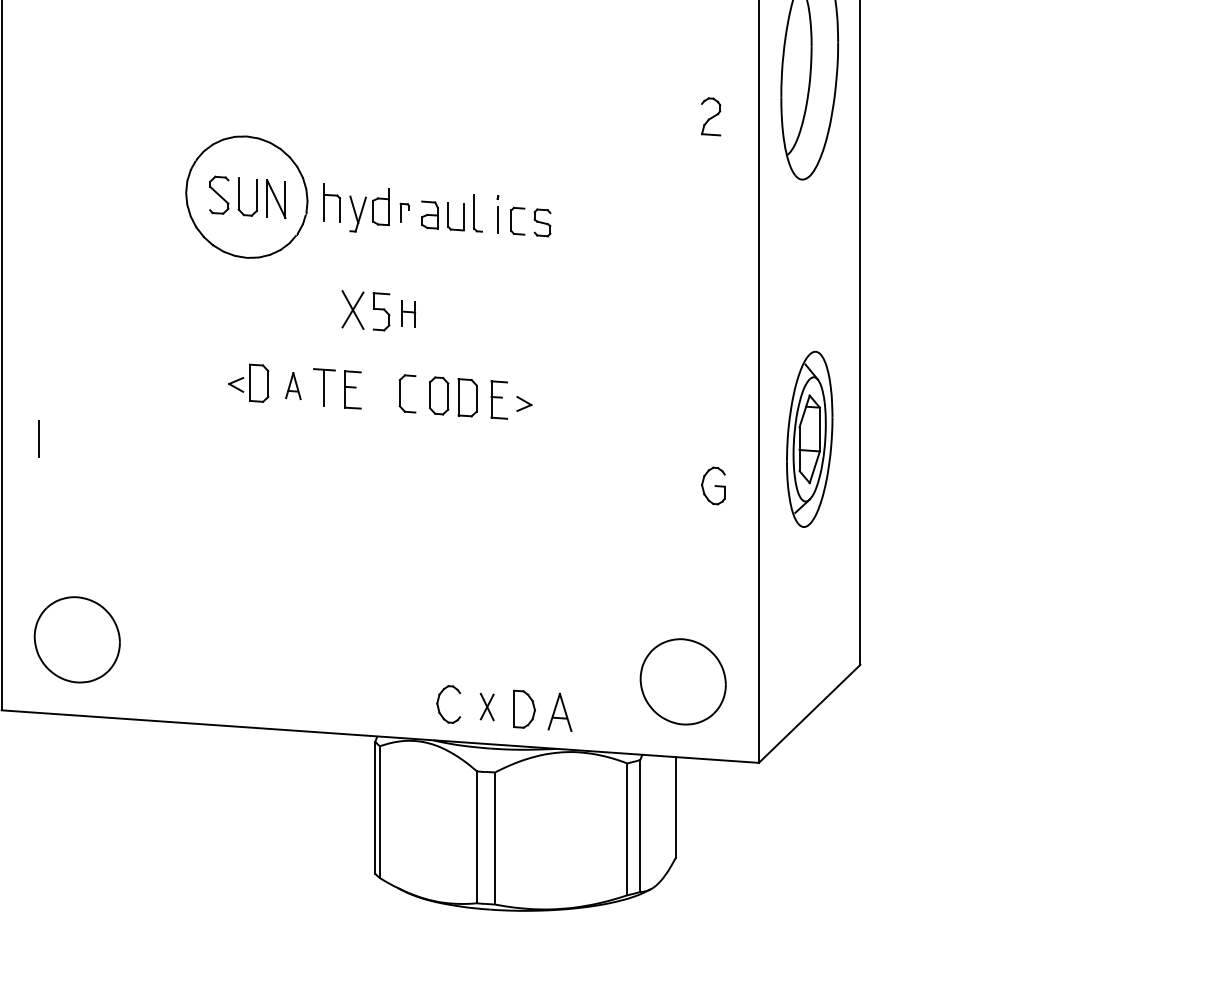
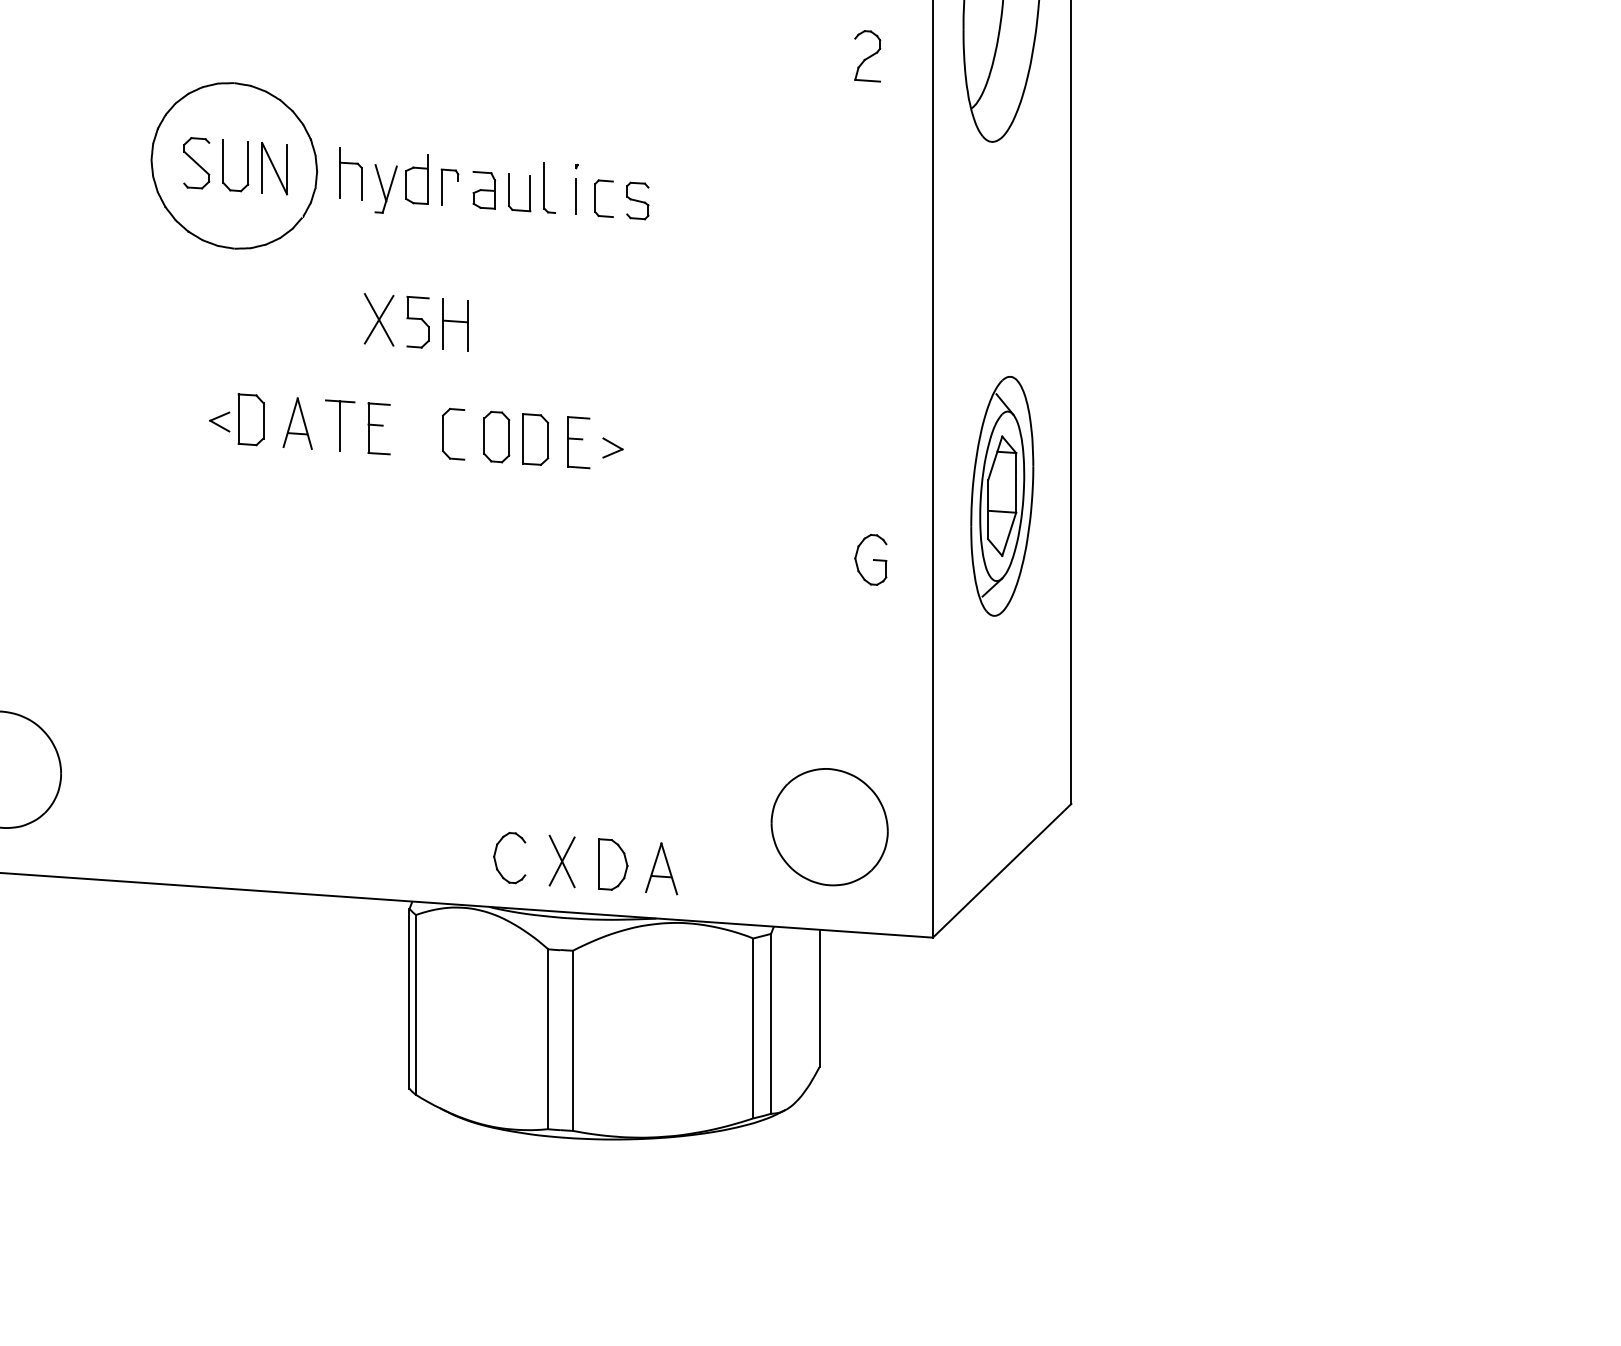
part: (404, 212) -> (449, 186), size x1.43
part: (408, 313) -> (454, 324), size x1.43
part: (293, 385) -> (297, 422), size x1.43
part: (487, 706) -> (562, 860), size x1.43

